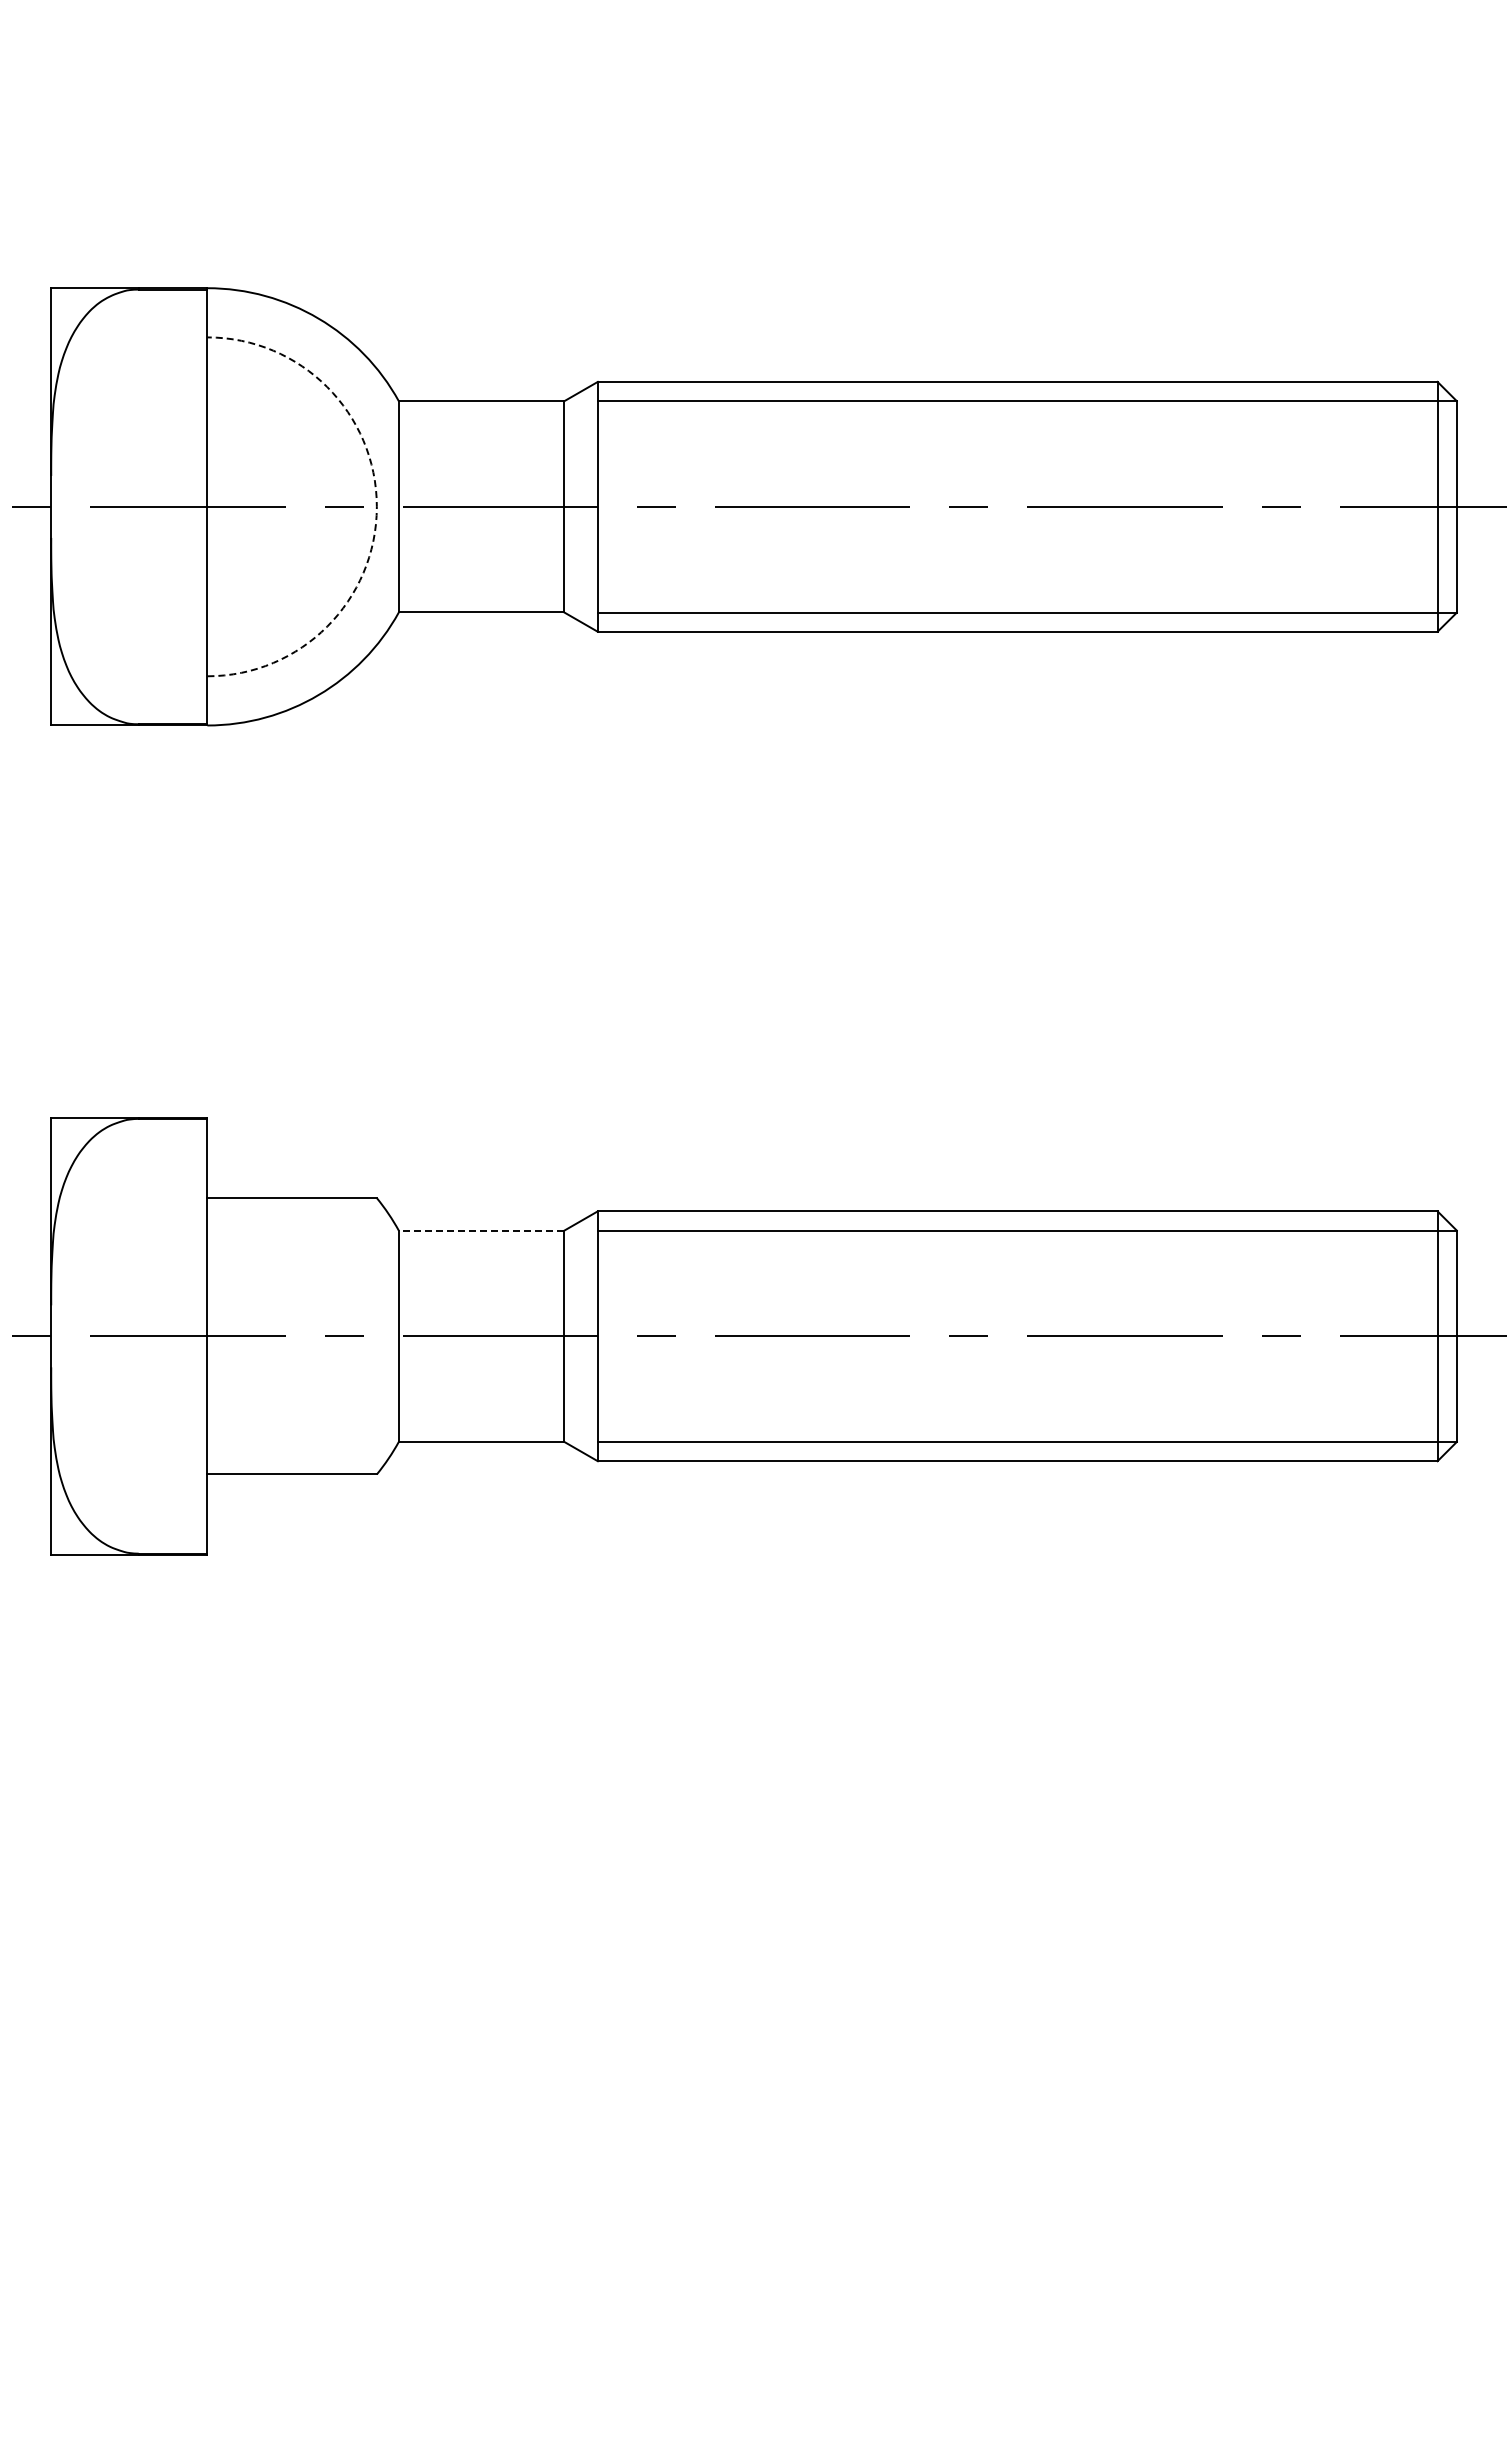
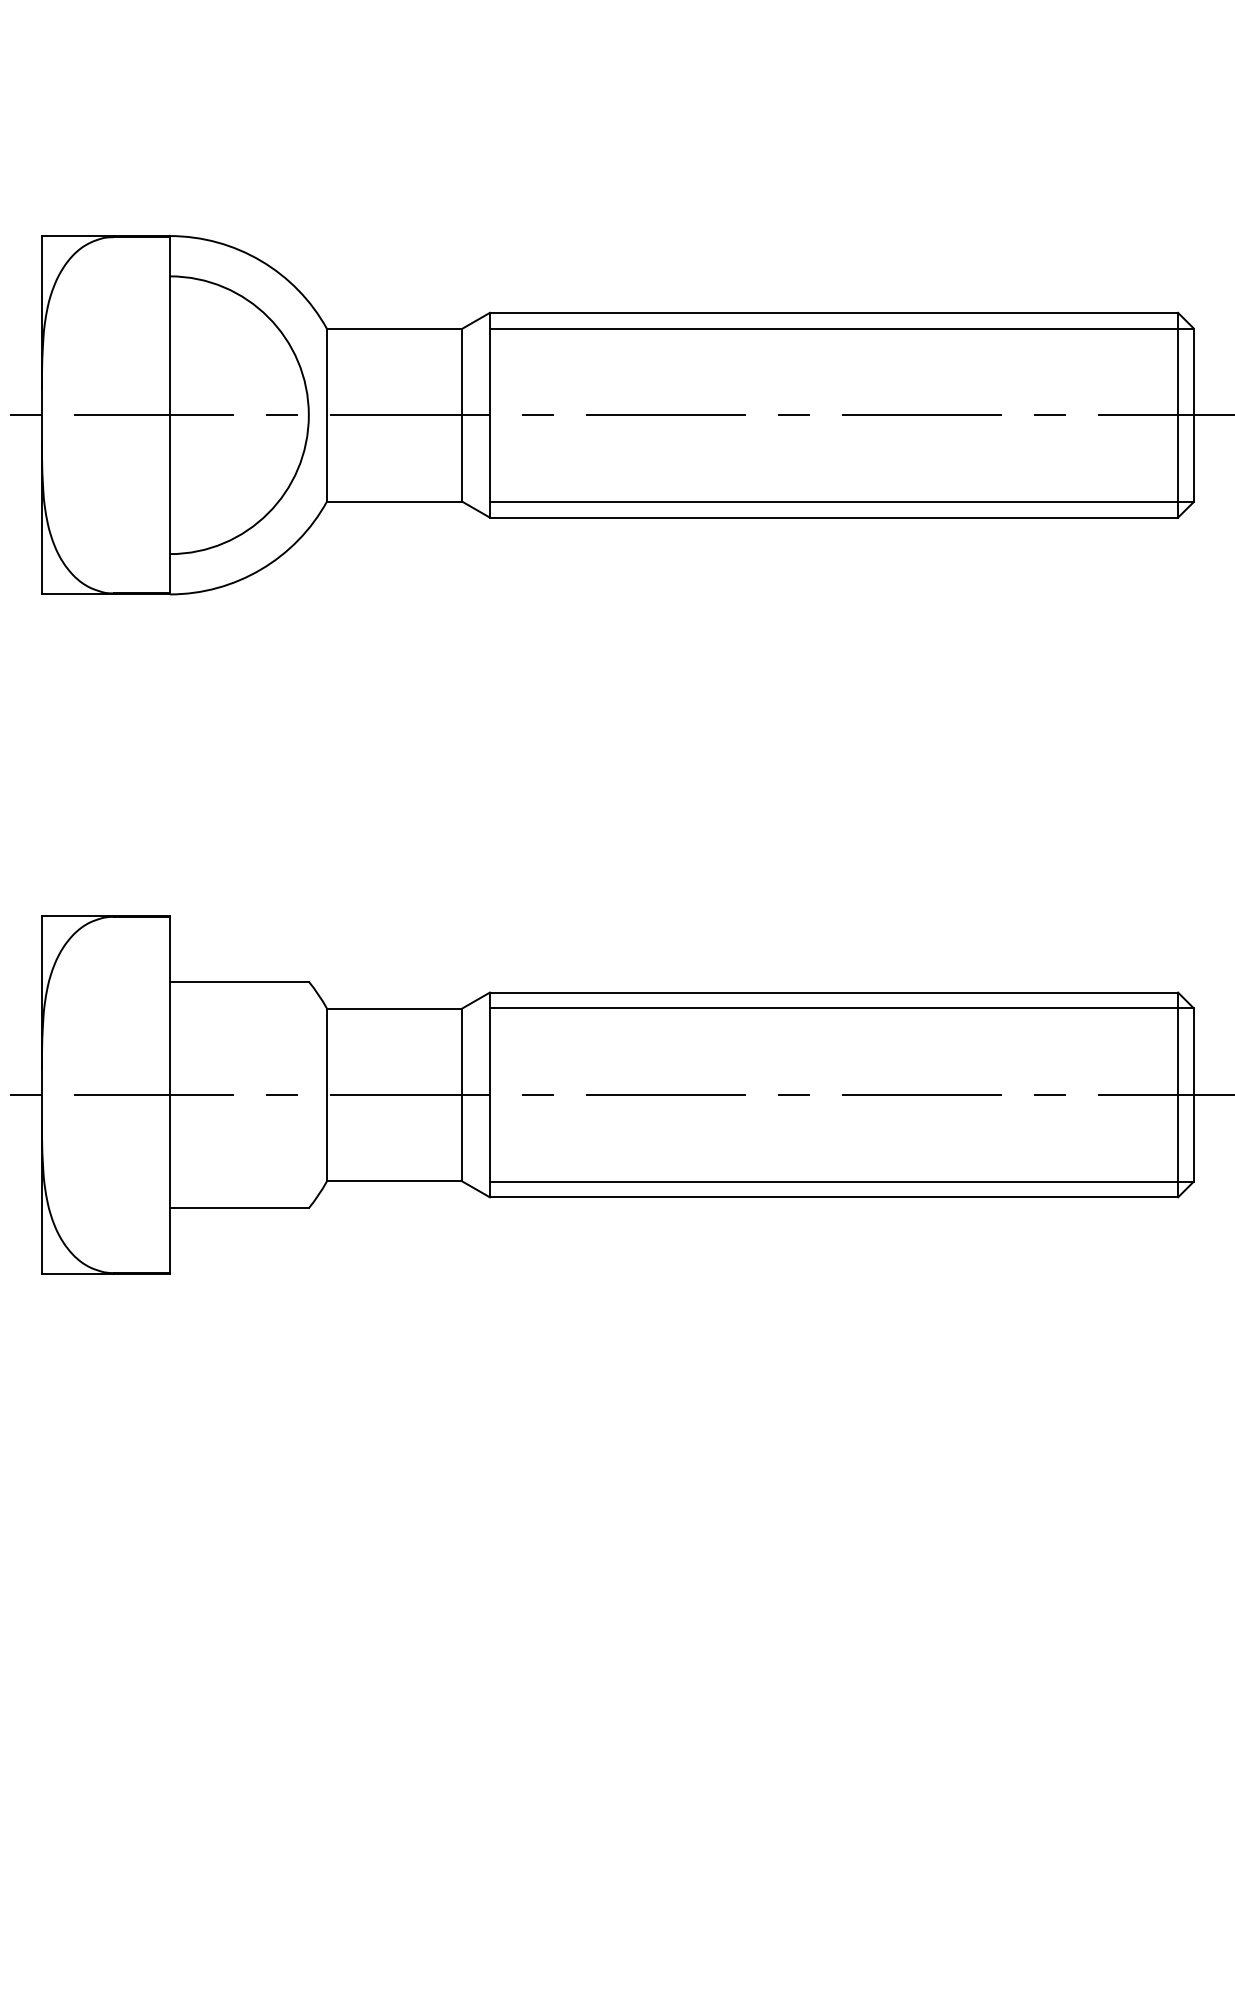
arc: (376, 506) -> (308, 414), dashed -> solid
line: (481, 1230) -> (394, 1008), dashed -> solid

